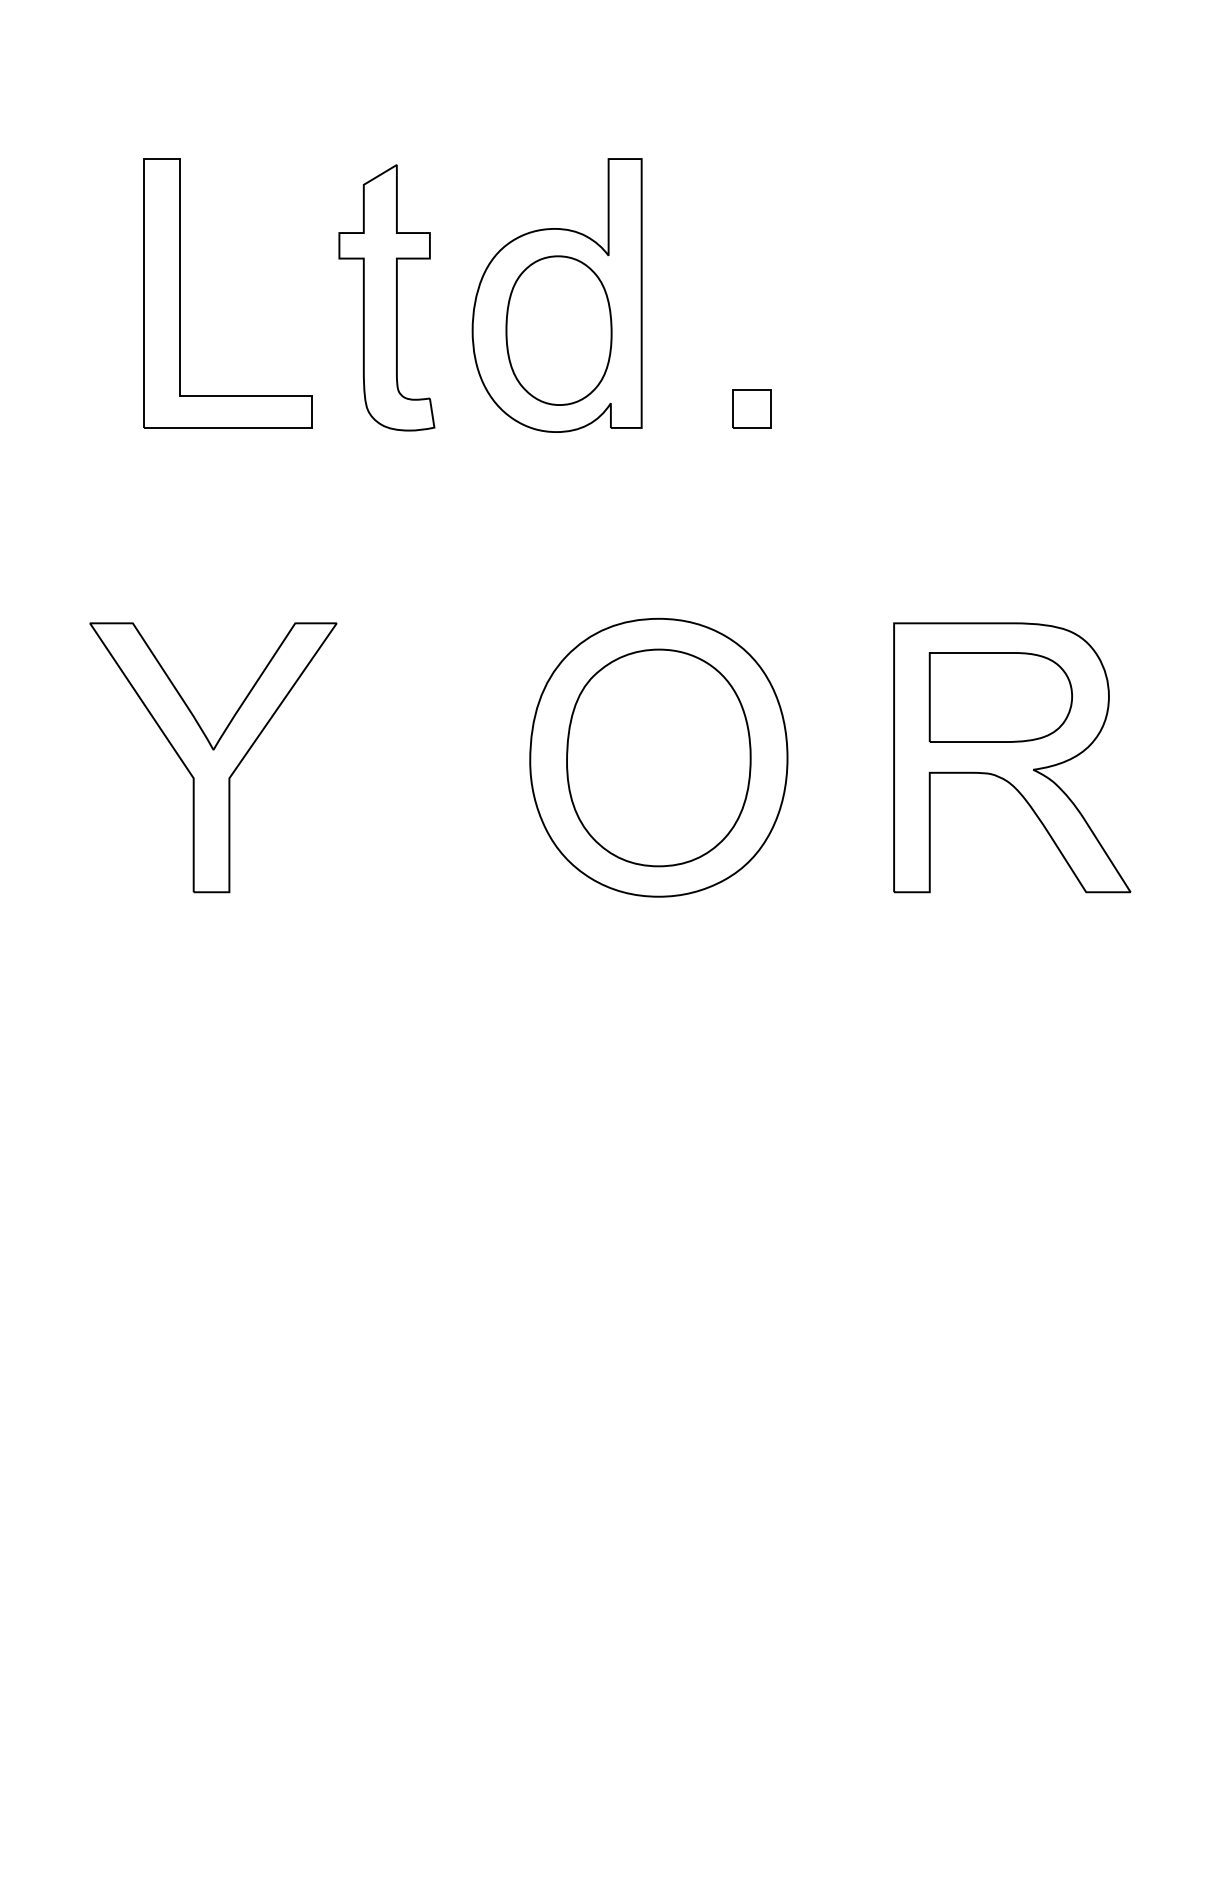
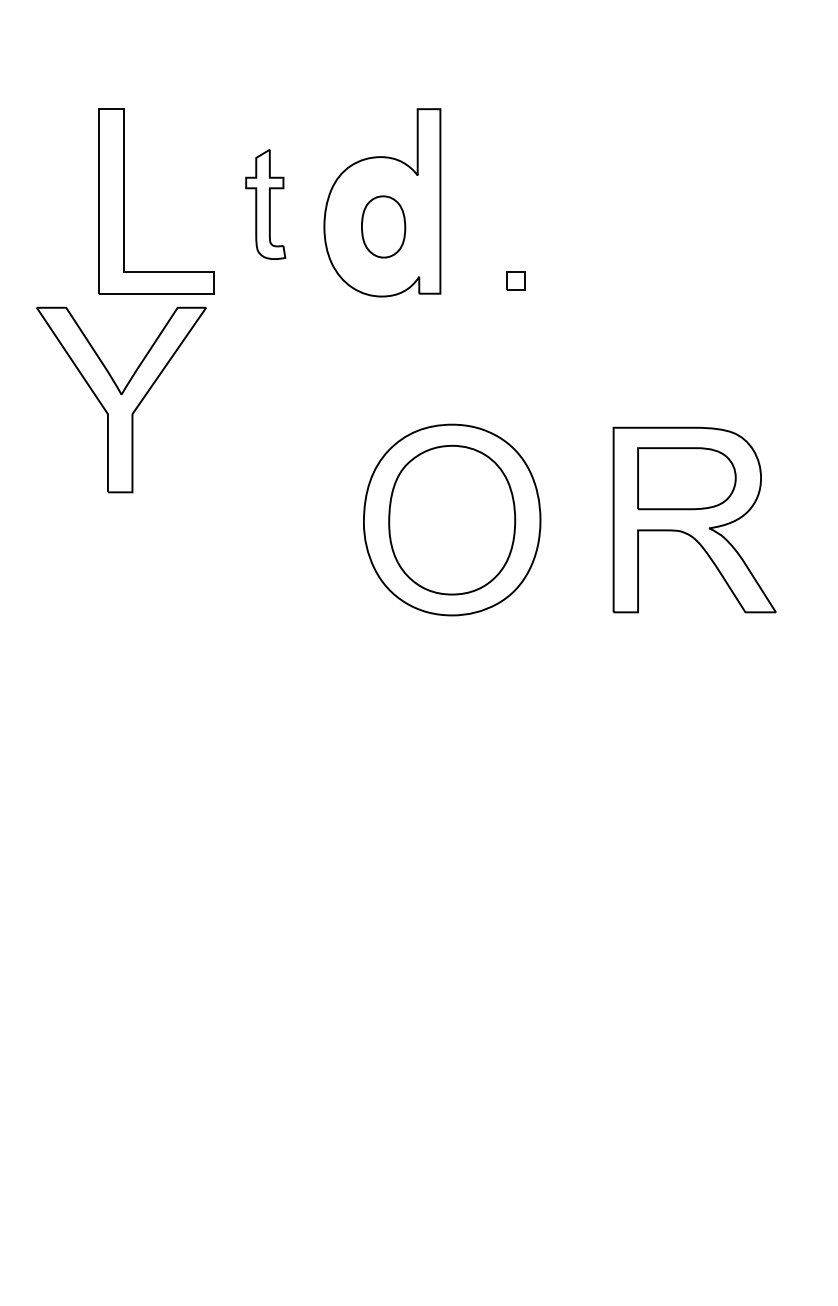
part: (386, 297) -> (265, 204), size x0.6
part: (558, 330) -> (383, 226), size x0.6
part: (751, 408) -> (515, 280), size x0.7
part: (213, 756) -> (121, 399), moved

